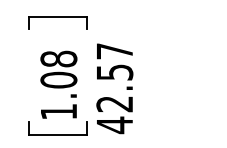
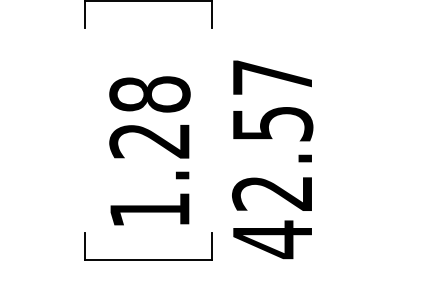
text: (58, 79) -> (149, 139), 1.08 -> 1.28

